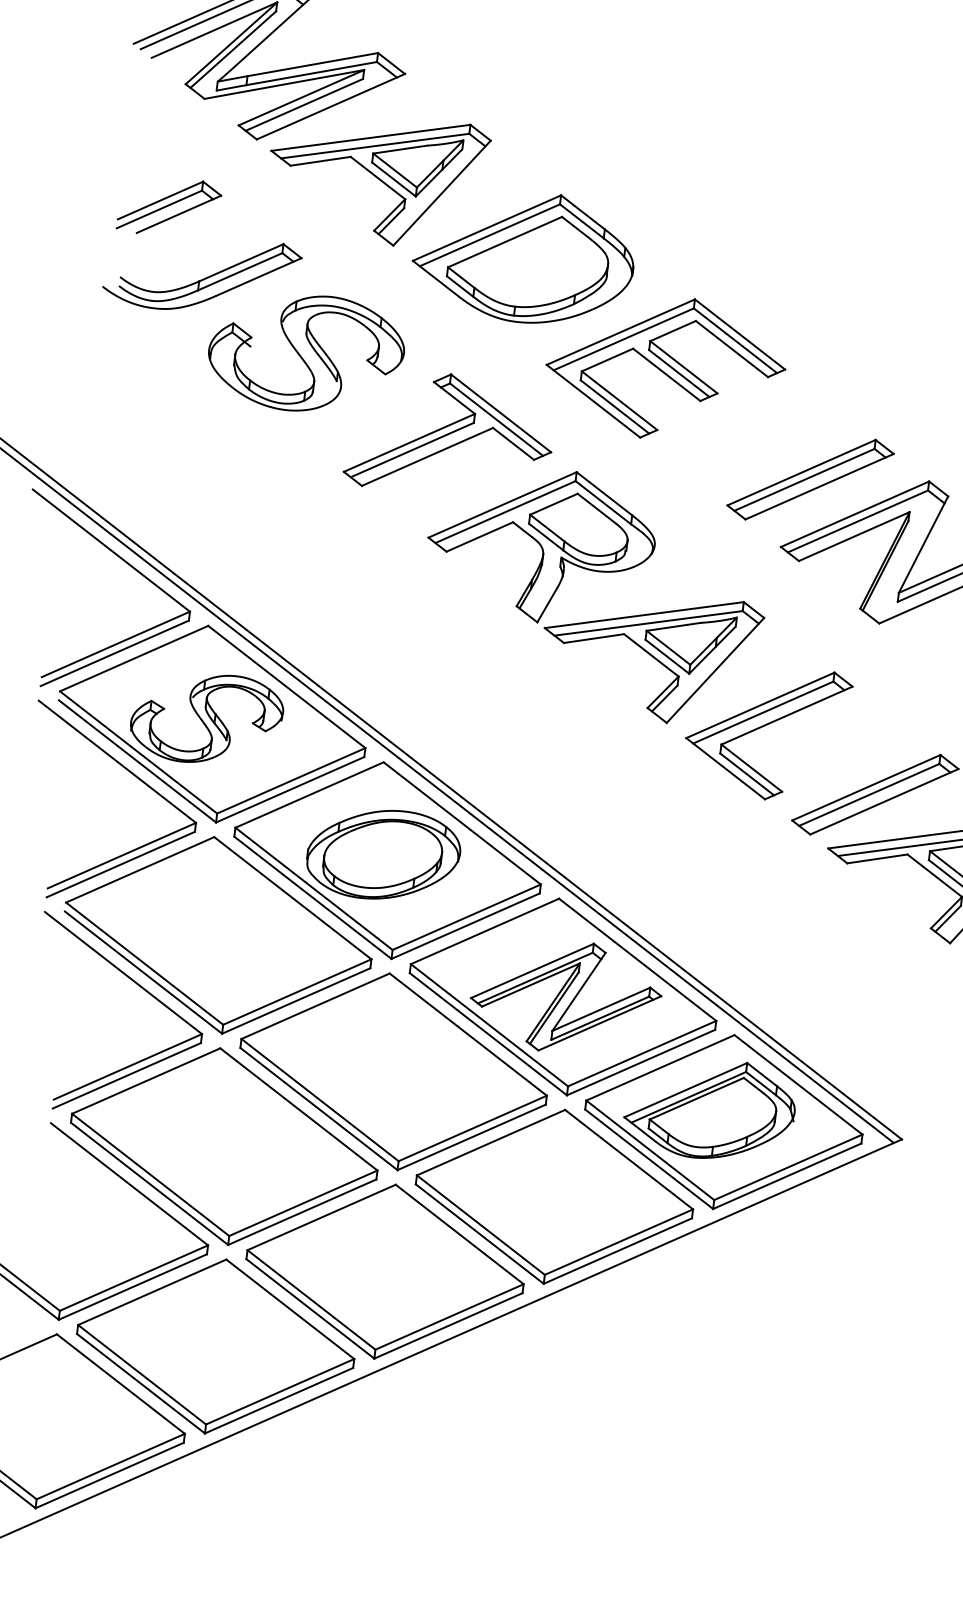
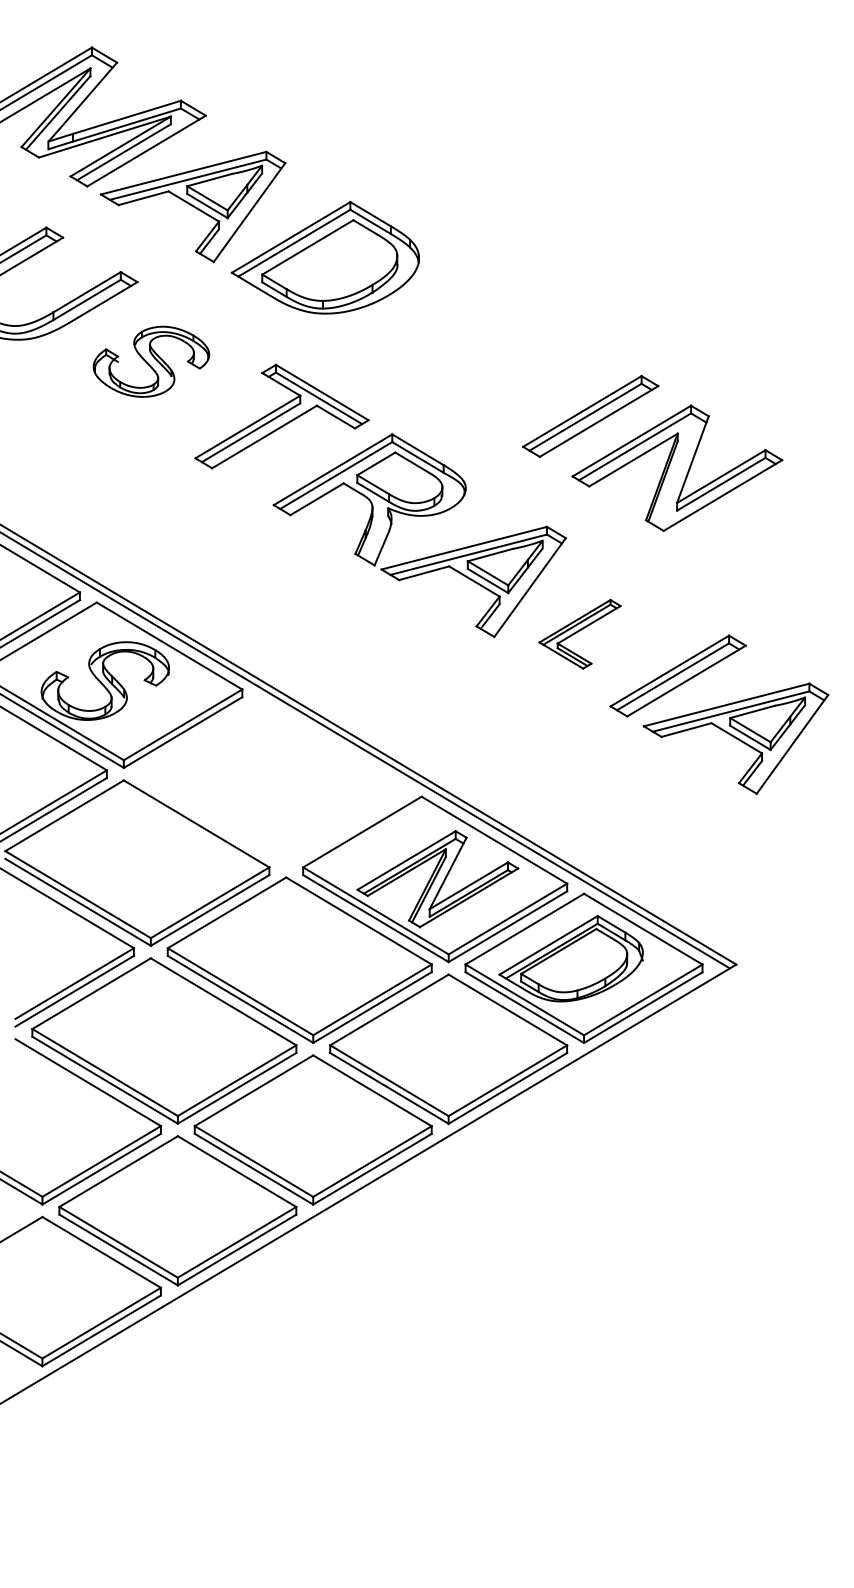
part: (306, 352) -> (151, 361), size x0.7
part: (665, 368) -> (456, 337), removed
part: (766, 732) -> (579, 634), size x0.6
part: (387, 860) -> (272, 782), removed

